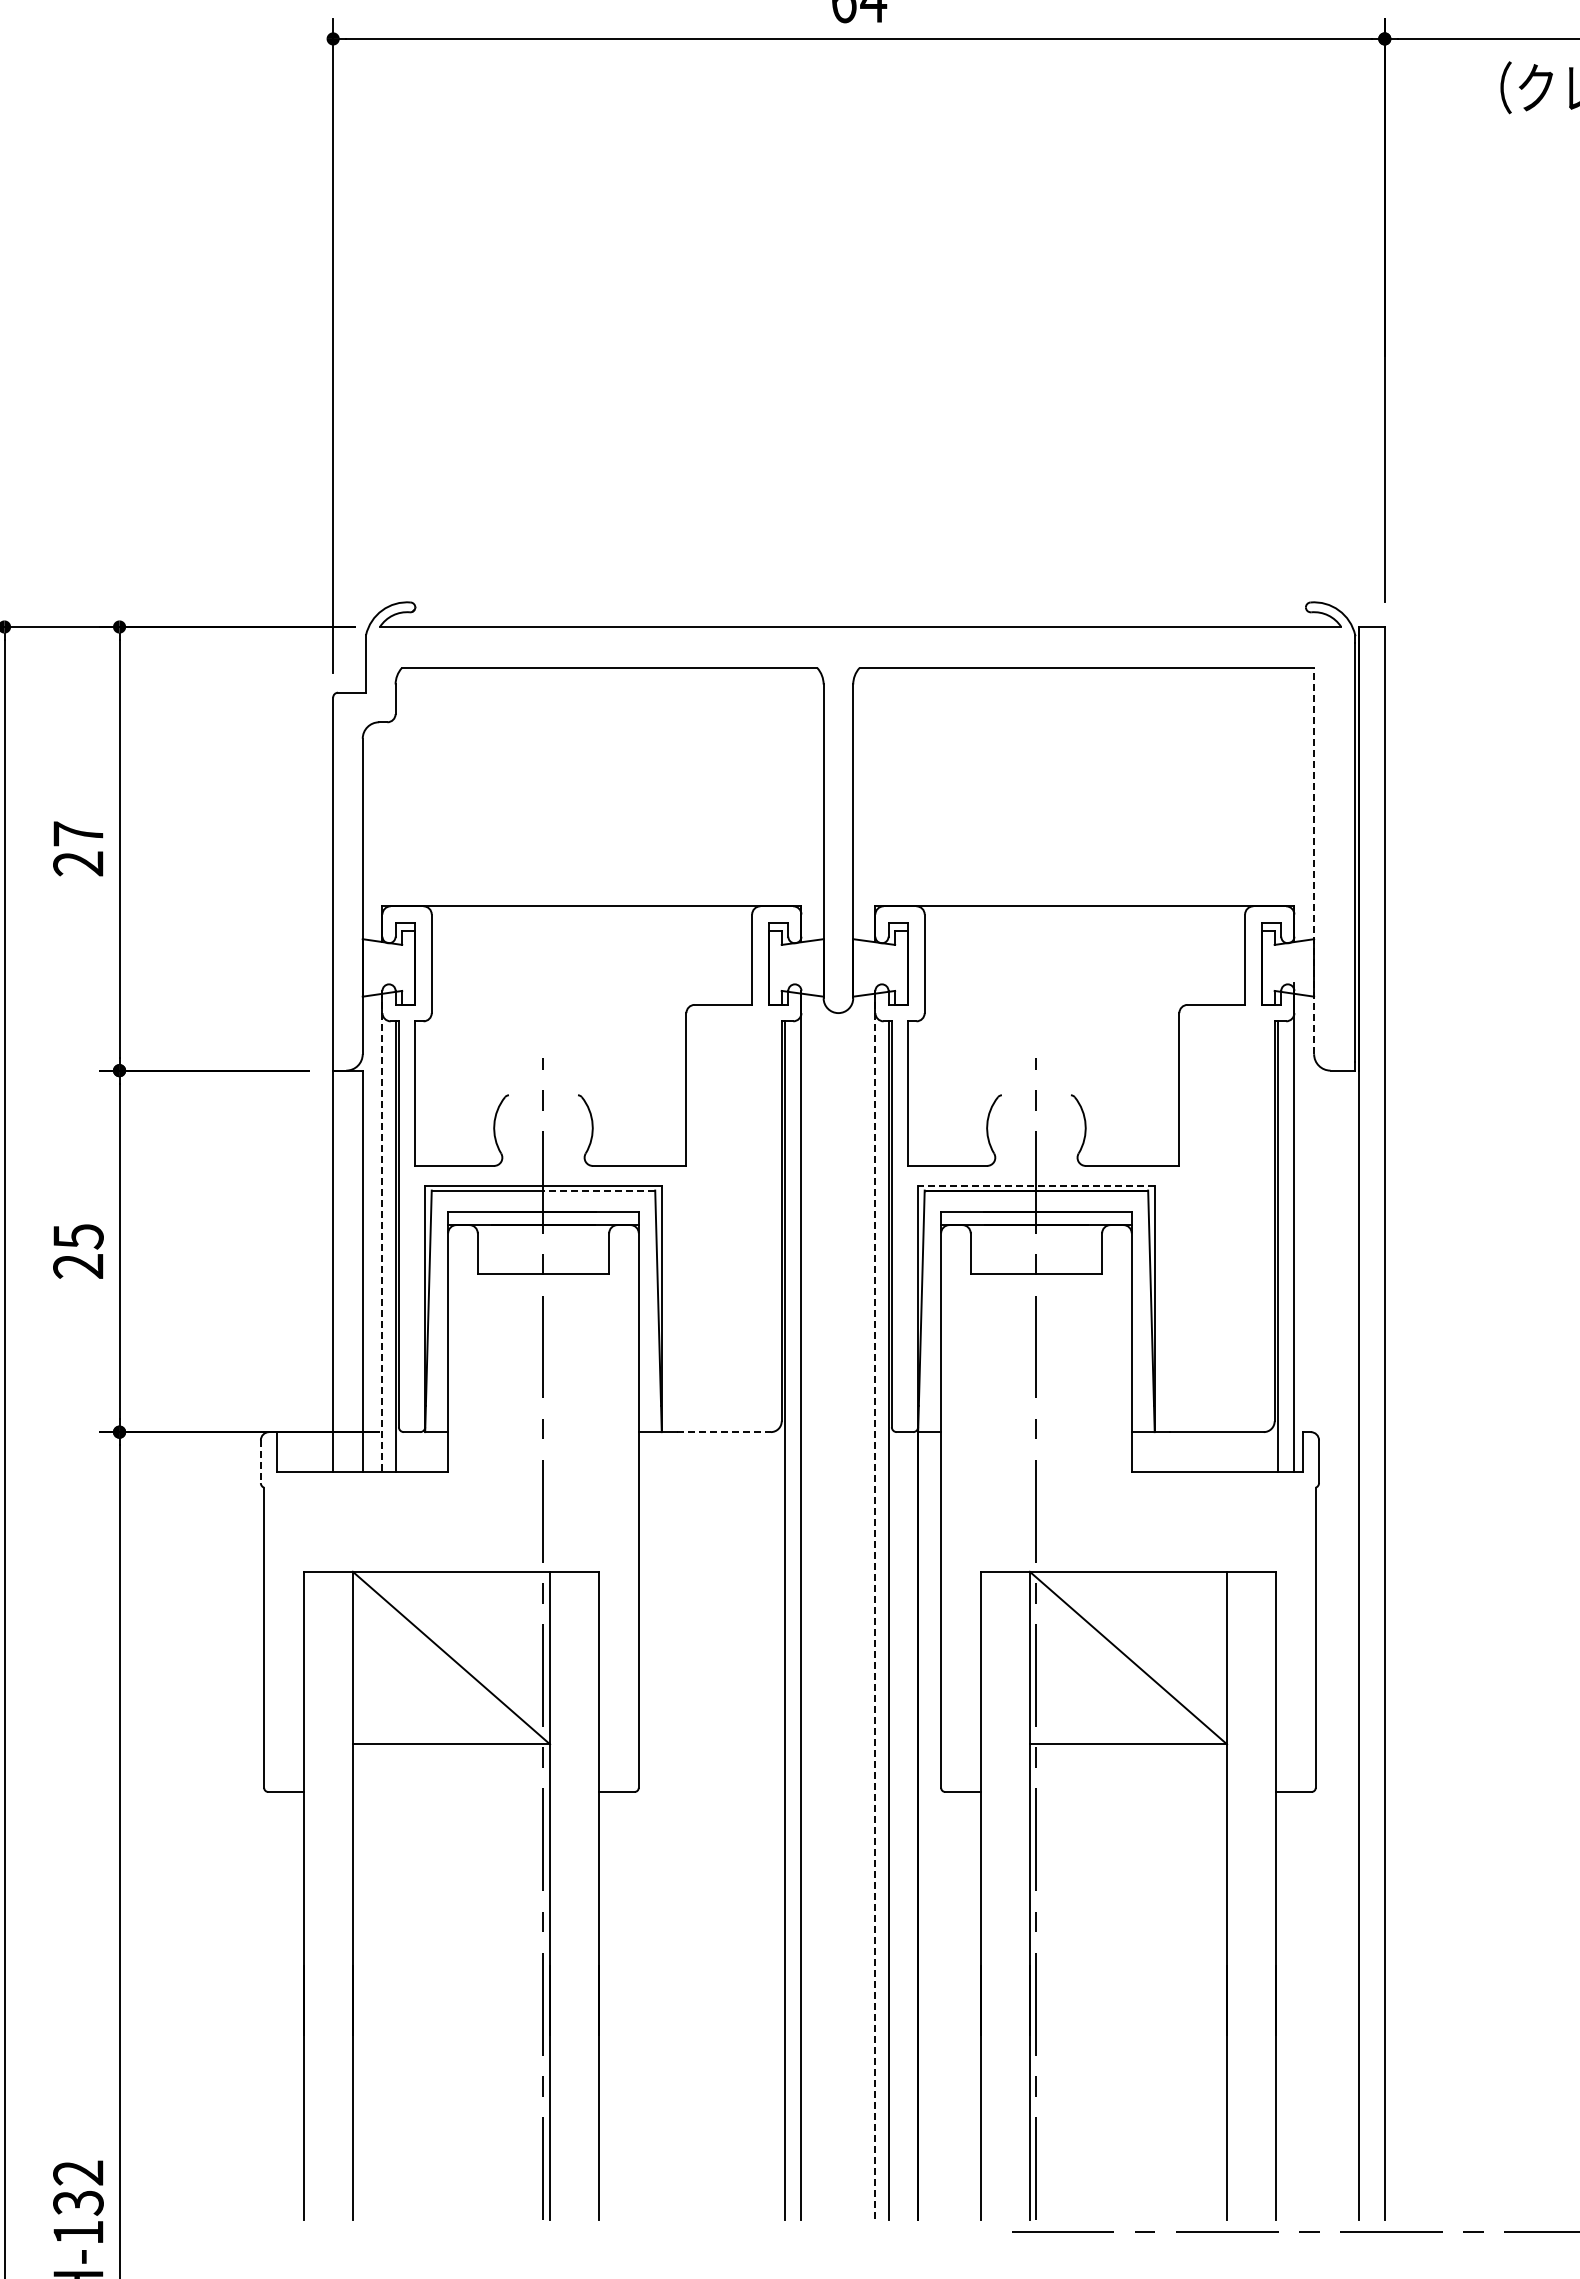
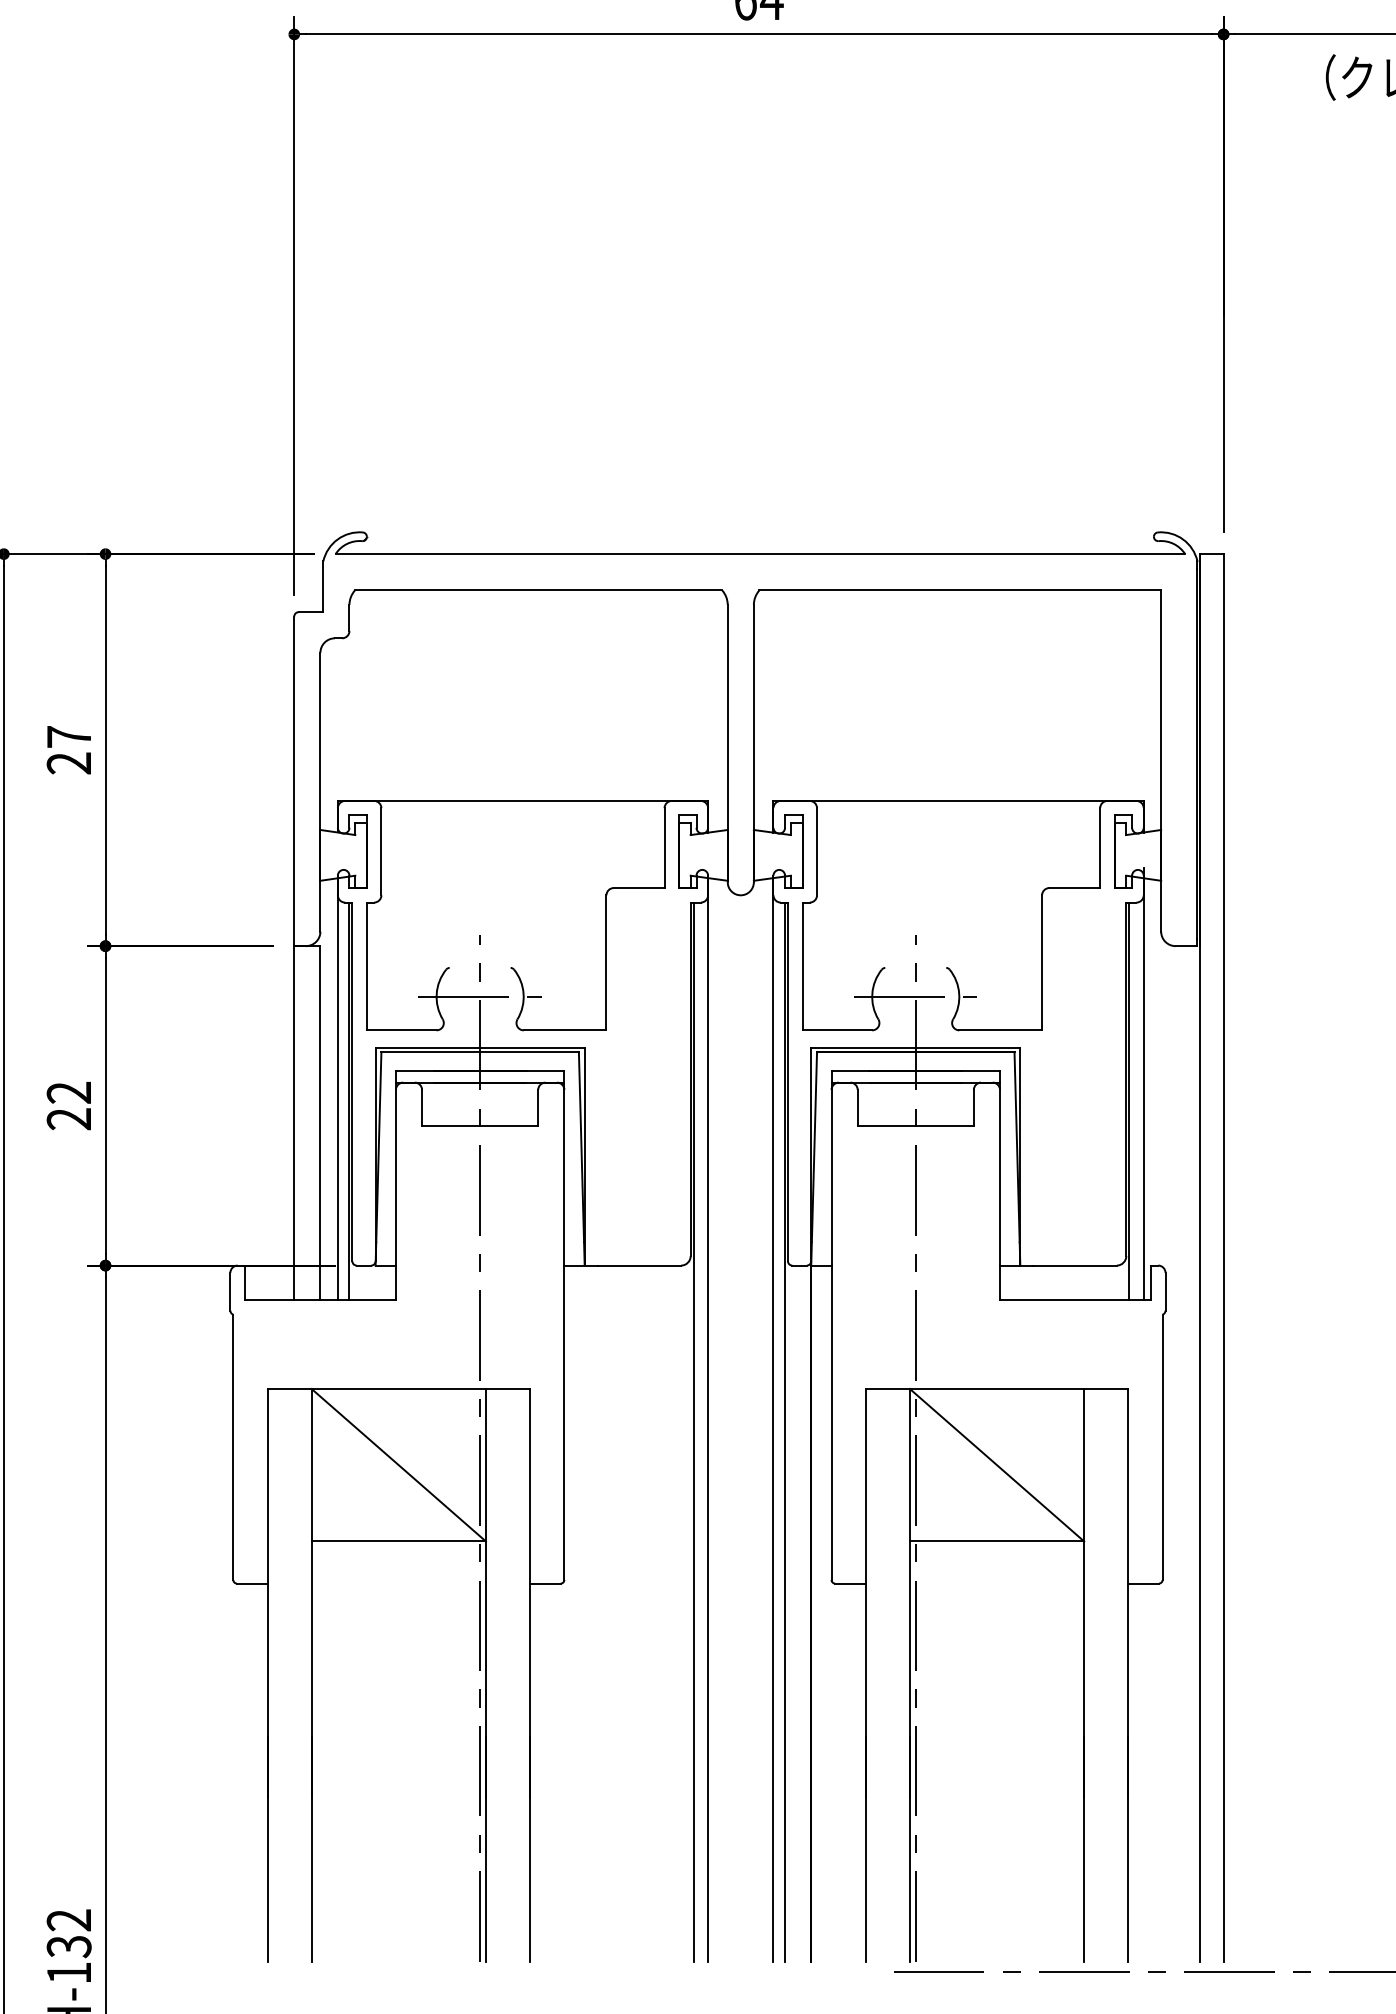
line: (1314, 860) -> (1161, 760), dashed -> solid
line: (543, 1128) -> (480, 997), added
line: (1036, 1128) -> (915, 997), added
line: (1035, 1185) -> (914, 1047), dashed -> solid
line: (599, 1190) -> (529, 1052), dashed -> solid
line: (382, 1231) -> (337, 1088), dashed -> solid
text: (78, 1236) -> (69, 1092), 25 -> 22
line: (724, 1432) -> (640, 1265), dashed -> solid
line: (260, 1462) -> (230, 1292), dashed -> solid
line: (875, 1606) -> (773, 1419), dashed -> solid

